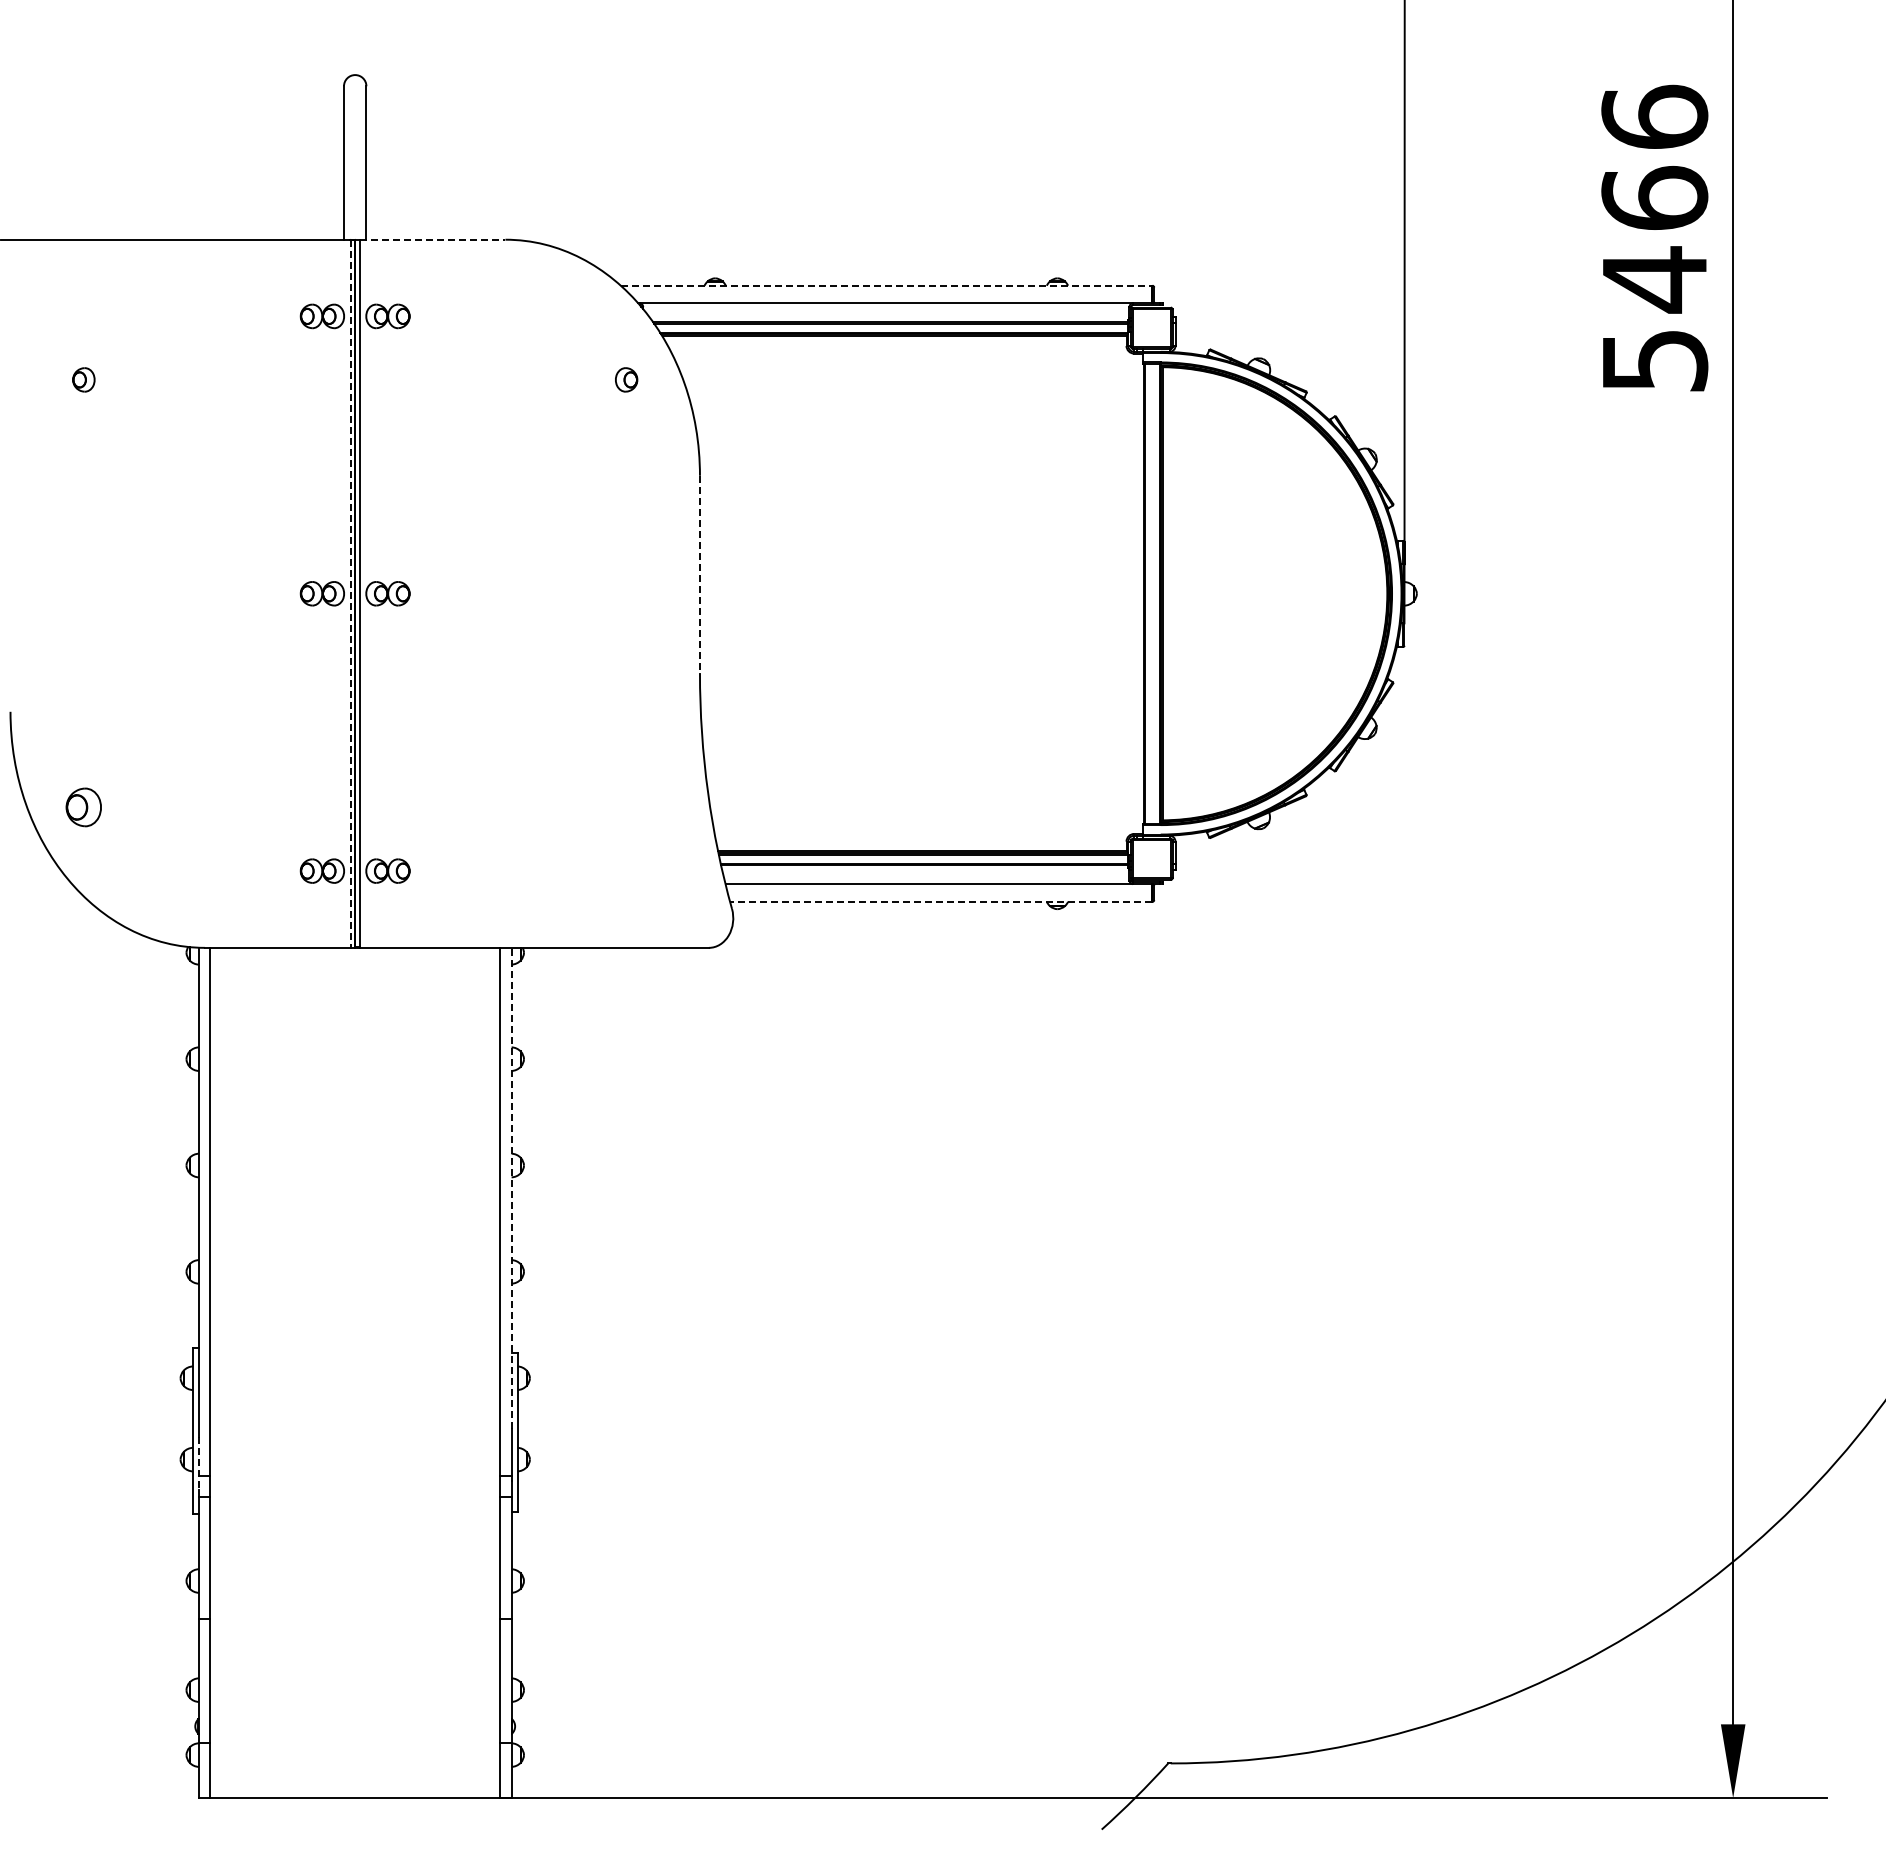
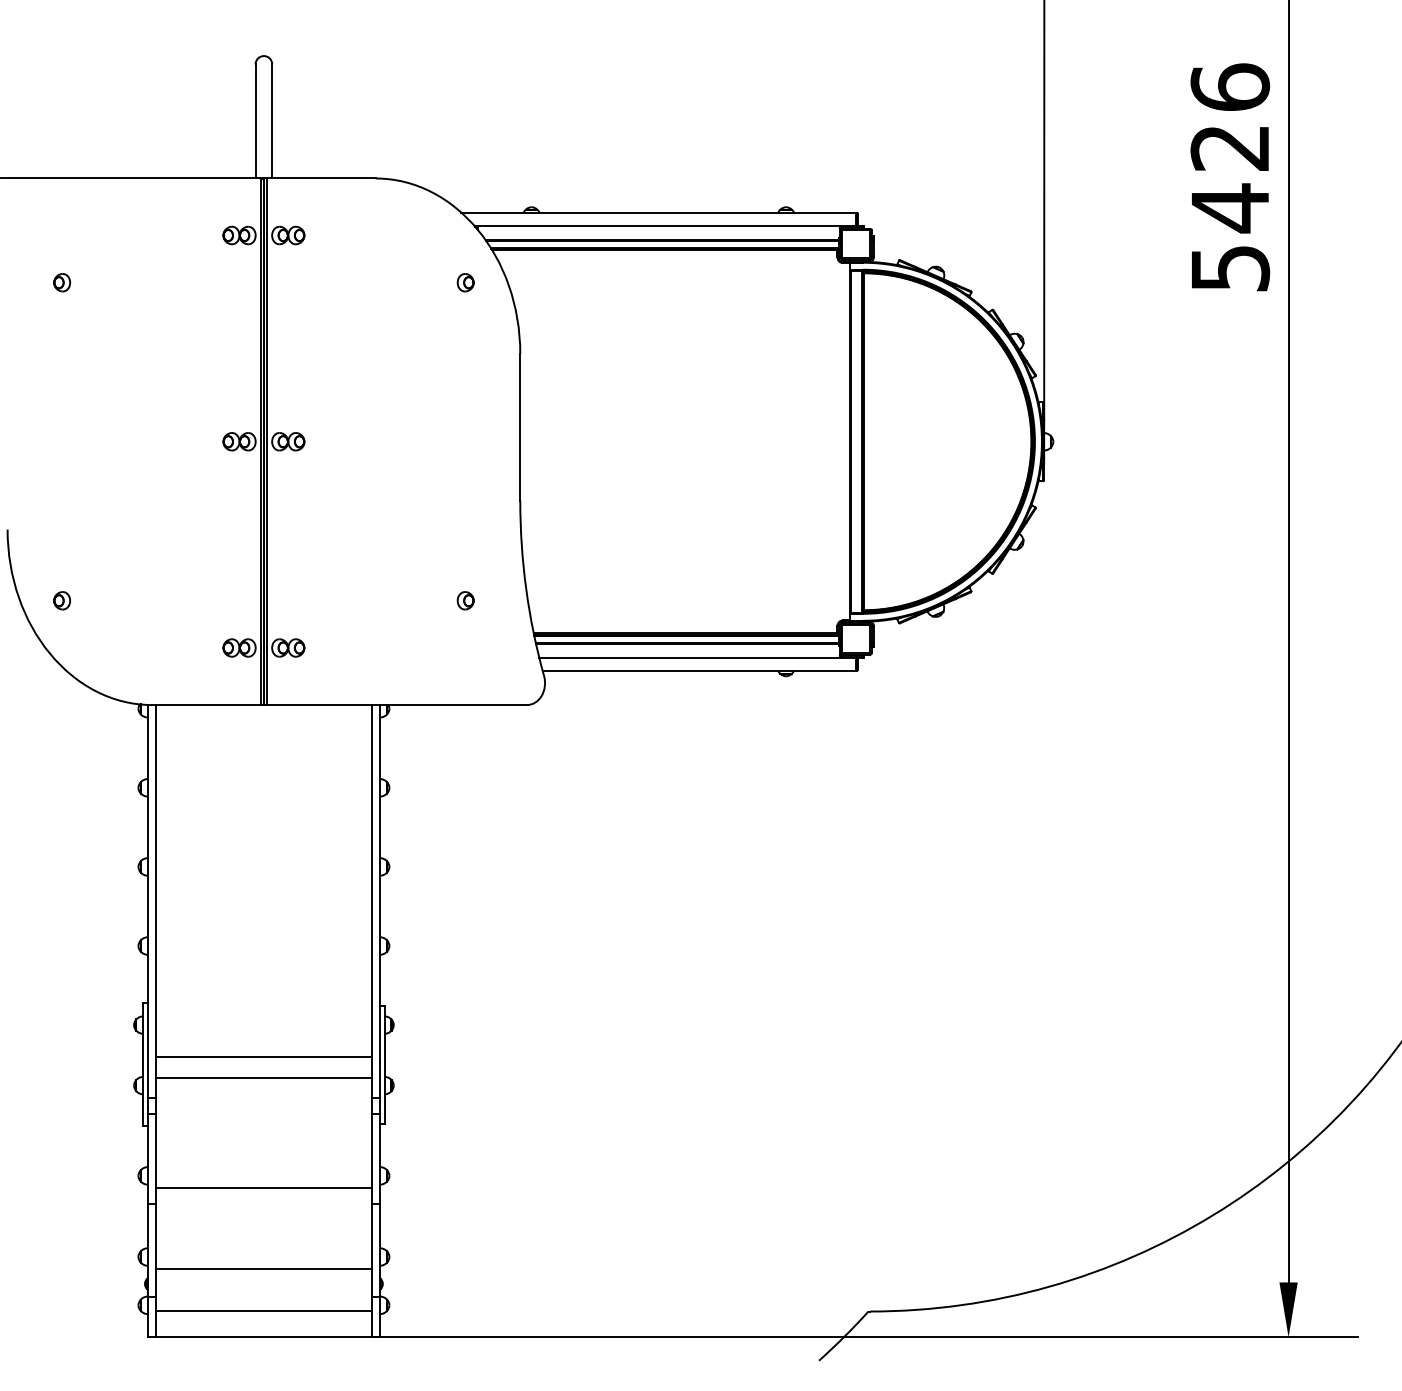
text: (1654, 197) -> (1230, 147), 5466 -> 5426
line: (432, 239) -> (321, 178), dashed -> solid
line: (886, 285) -> (658, 212), dashed -> solid
line: (699, 574) -> (519, 427), dashed -> solid
line: (350, 594) -> (260, 442), dashed -> solid
part: (83, 807) -> (61, 600), size x0.62
part: (626, 807) -> (465, 600), added
line: (940, 901) -> (699, 670), dashed -> solid
line: (511, 1188) -> (380, 884), dashed -> solid
line: (355, 1421) -> (264, 1057), added
line: (355, 1449) -> (264, 1078), added
line: (198, 1463) -> (147, 1088), dashed -> solid
line: (355, 1596) -> (264, 1187), added
line: (355, 1705) -> (264, 1268), added
line: (355, 1763) -> (264, 1311), added

